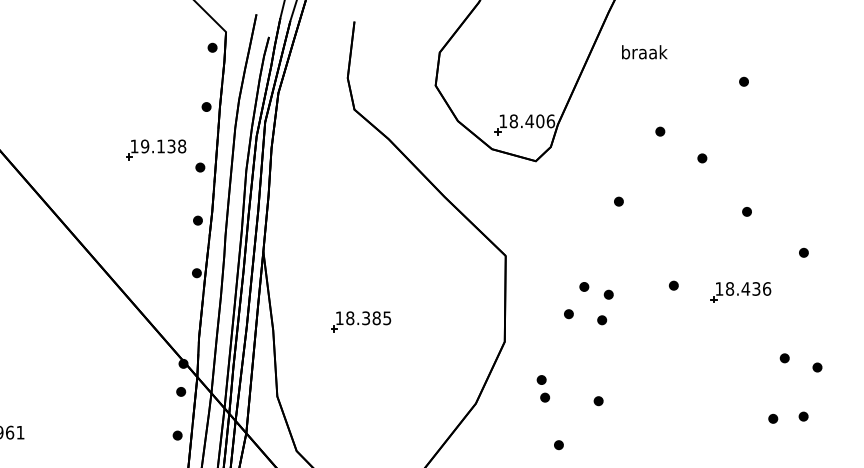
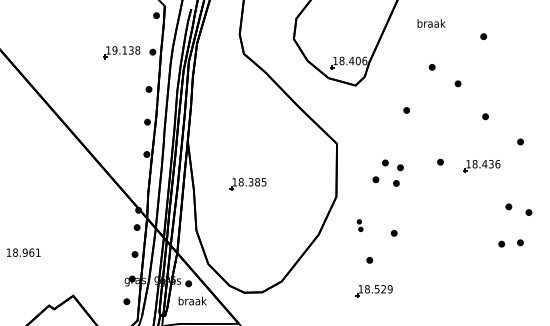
text: (644, 52) -> (431, 23), moved
part: (155, 149) -> (121, 52), moved
part: (542, 388) -> (359, 225), size x0.7

